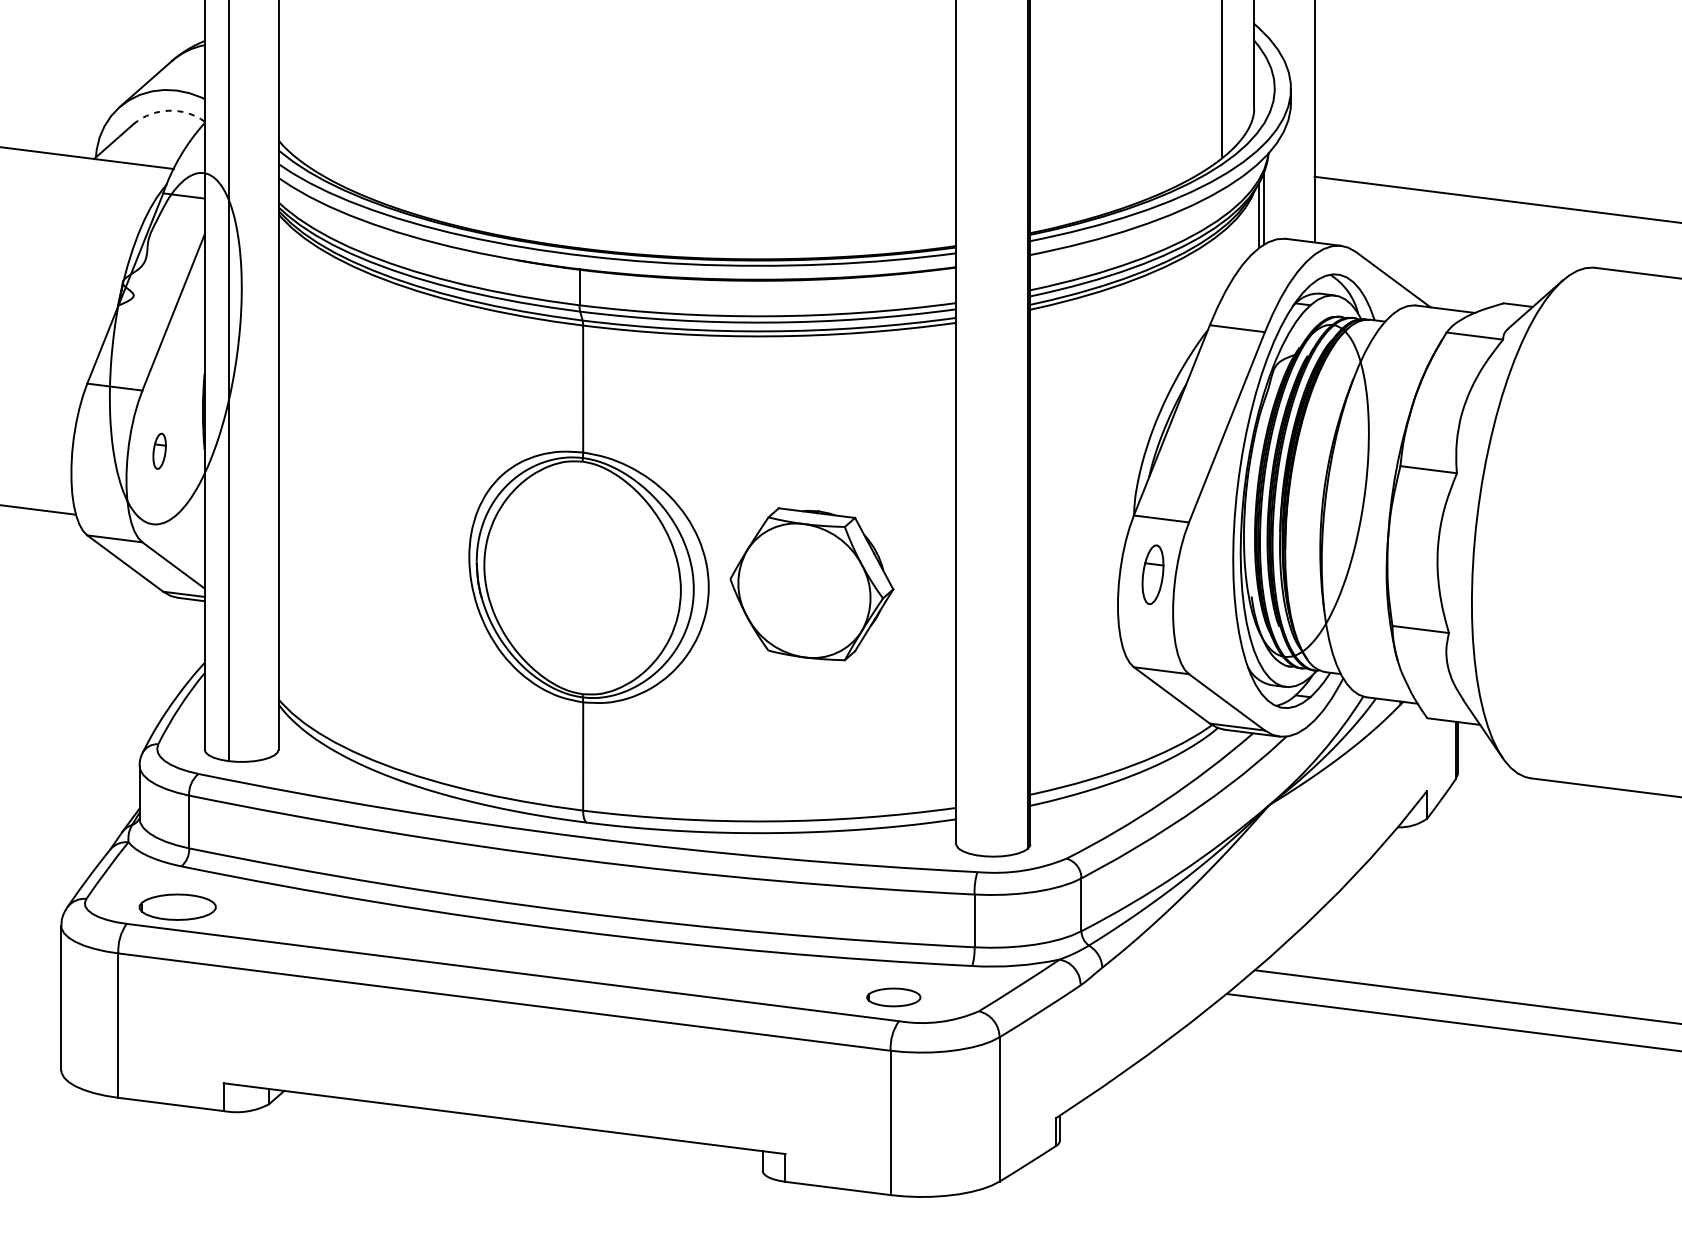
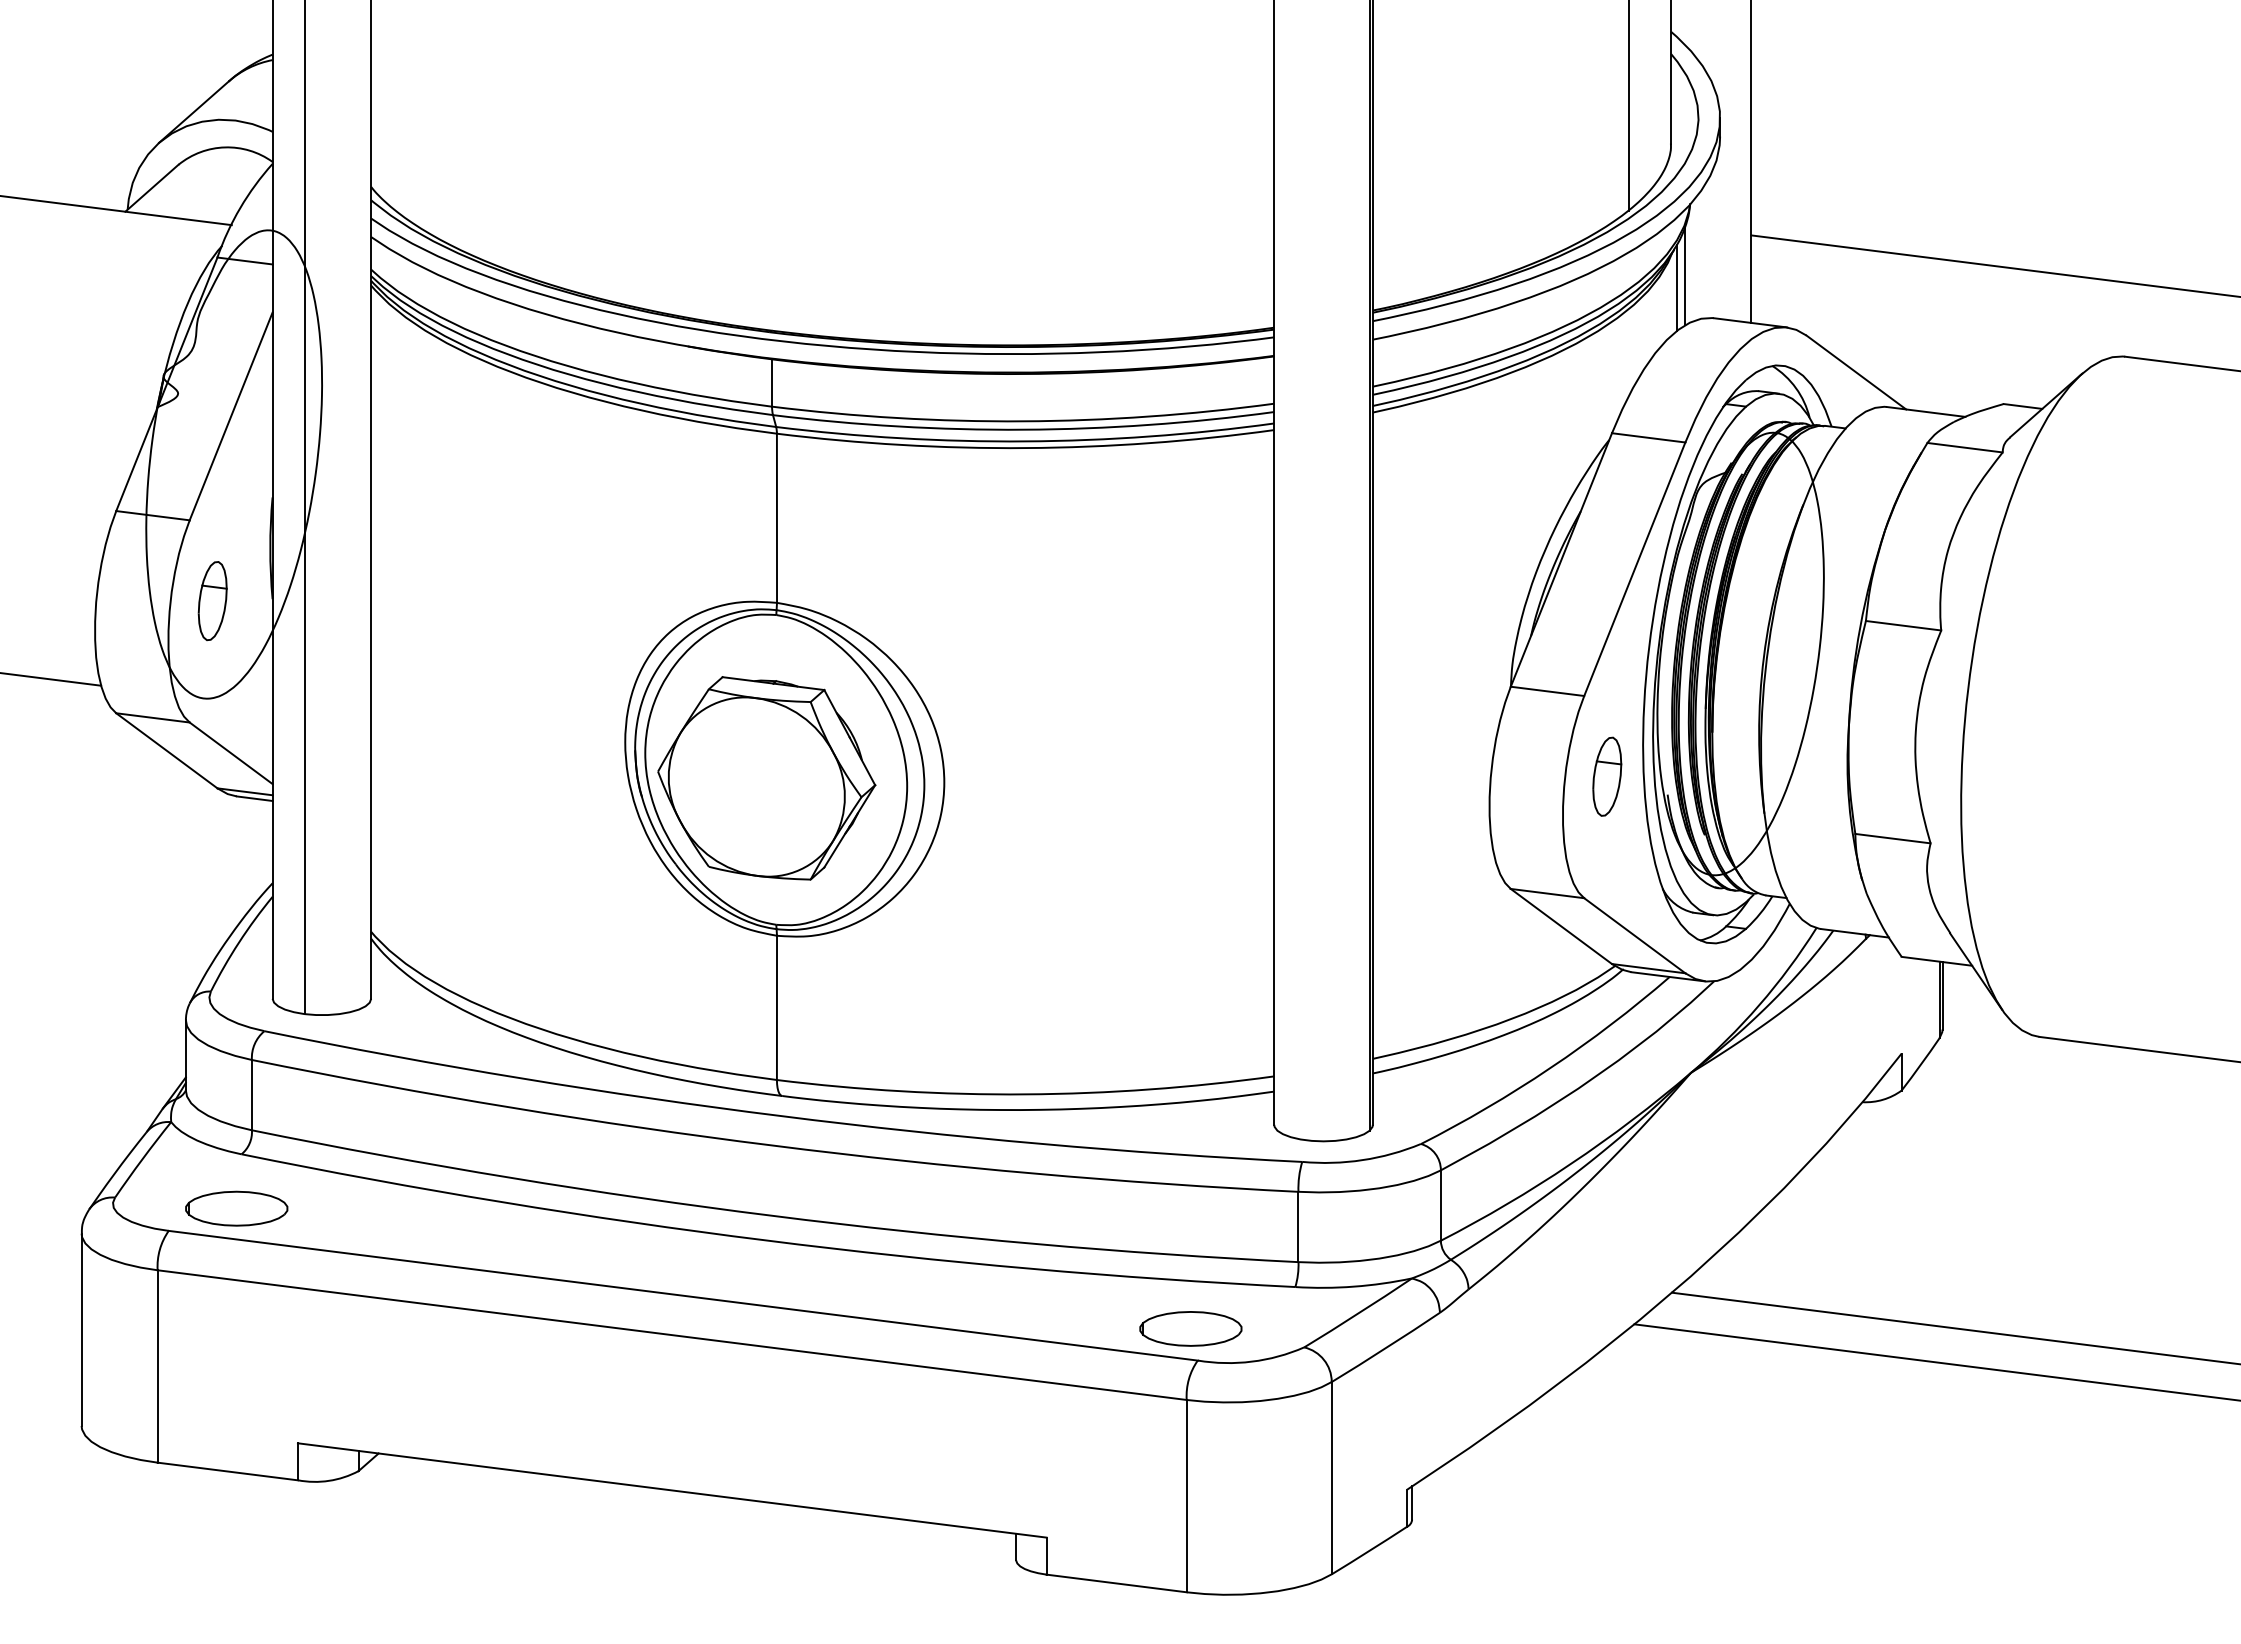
arc: (169, 110) -> (225, 147), dashed -> solid
part: (159, 451) -> (212, 601), size x1.67
part: (1153, 574) -> (1607, 776), moved
part: (811, 584) -> (766, 778), moved
part: (893, 997) -> (1190, 1328), size x1.43

